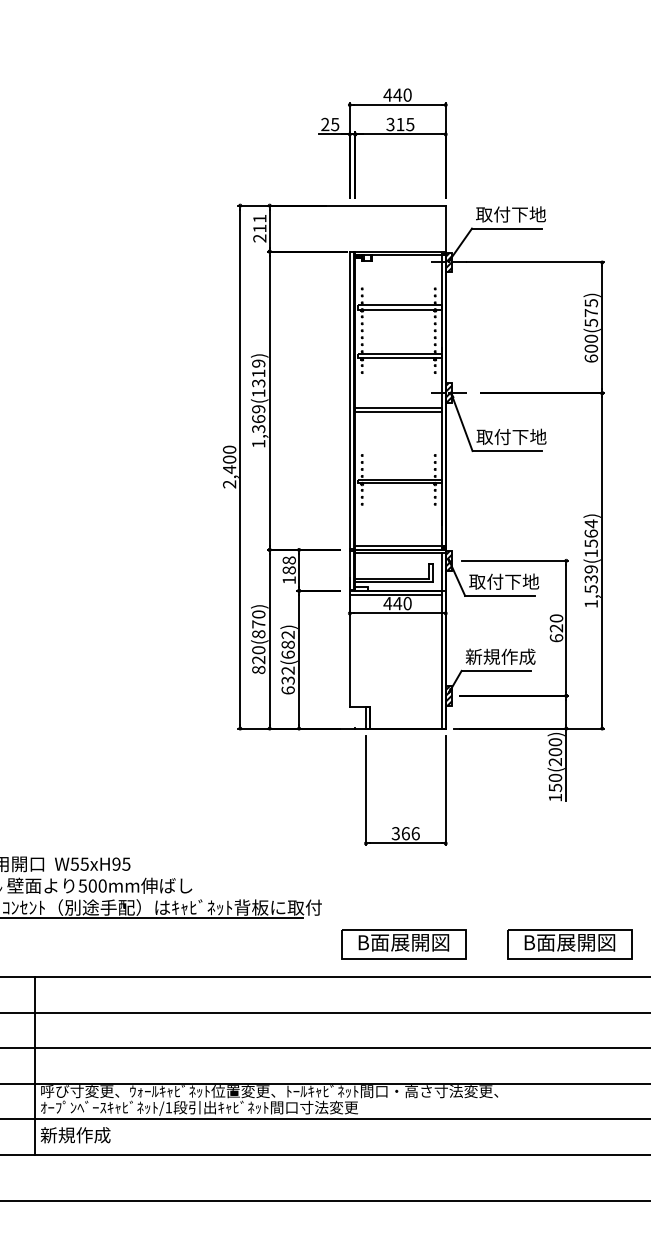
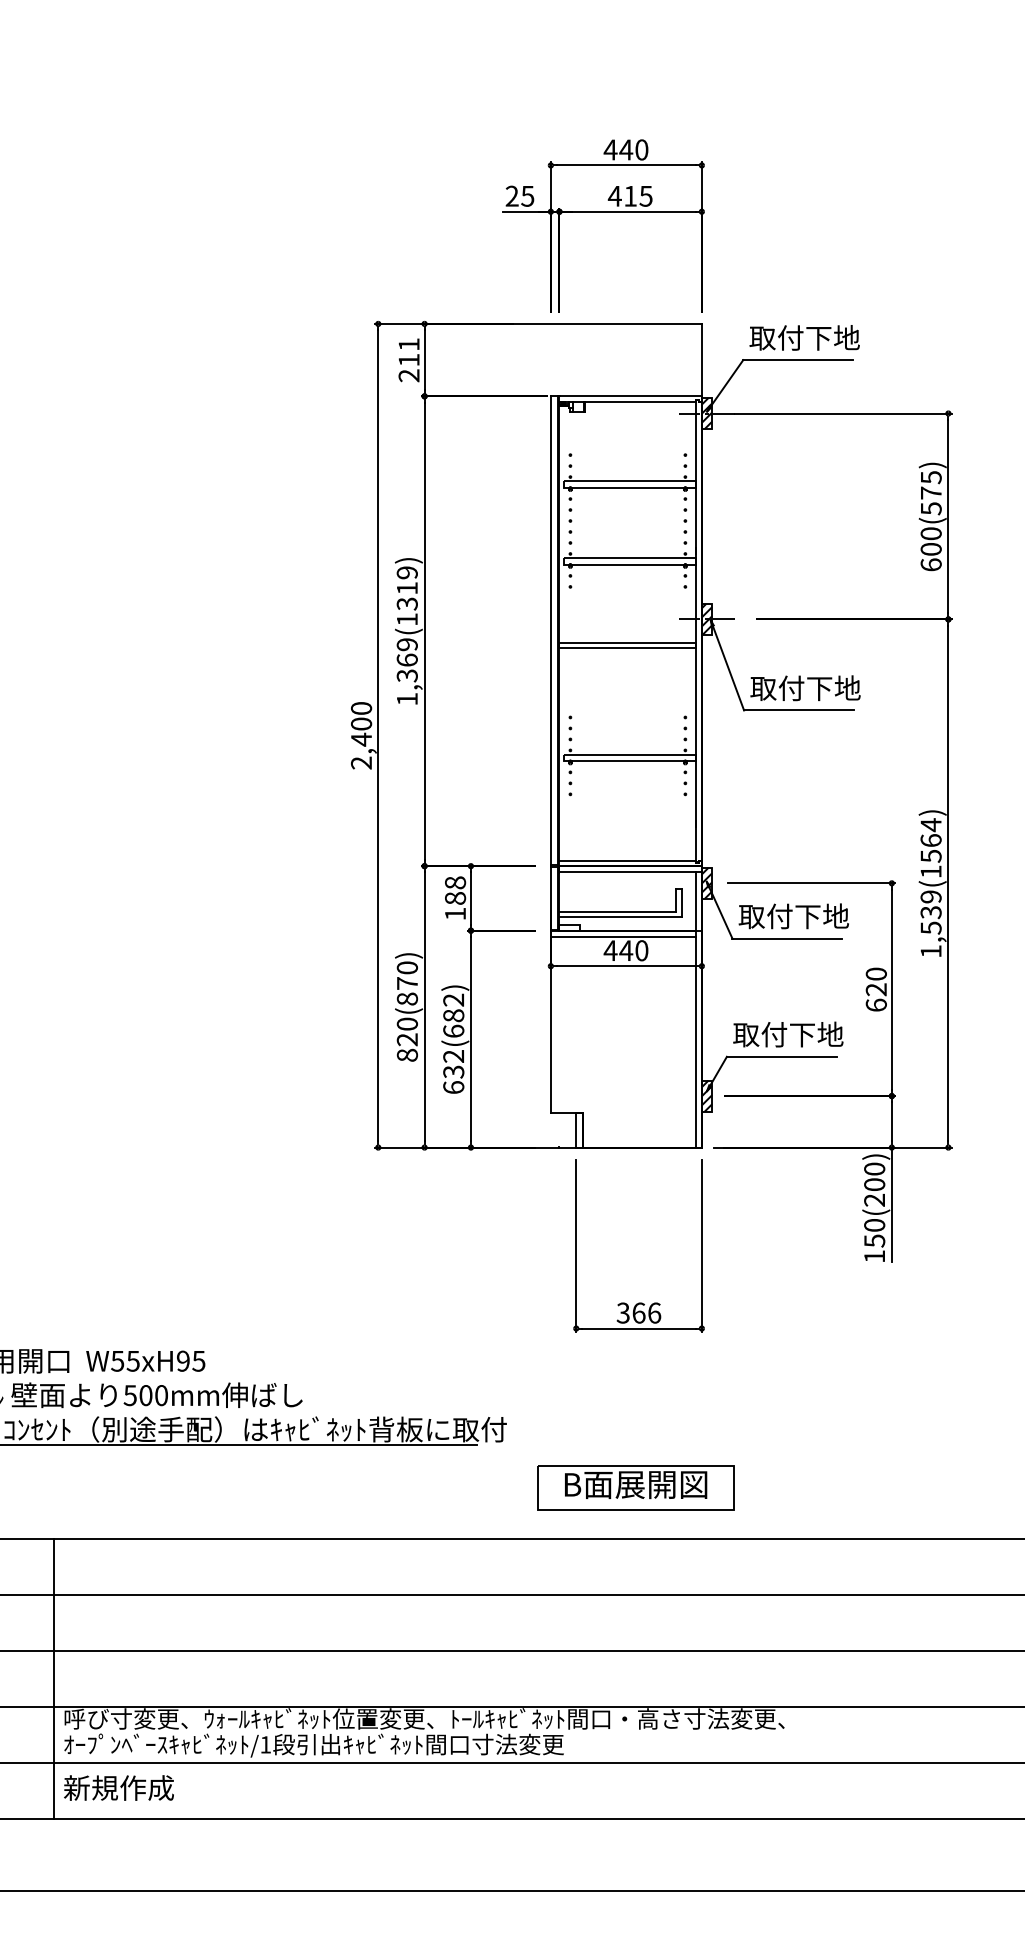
text: (390, 124) -> (614, 196), 315 -> 415
text: (500, 656) -> (788, 1034), 新規作成 -> 取付下地
part: (569, 944) -> (896, 1487), removed

